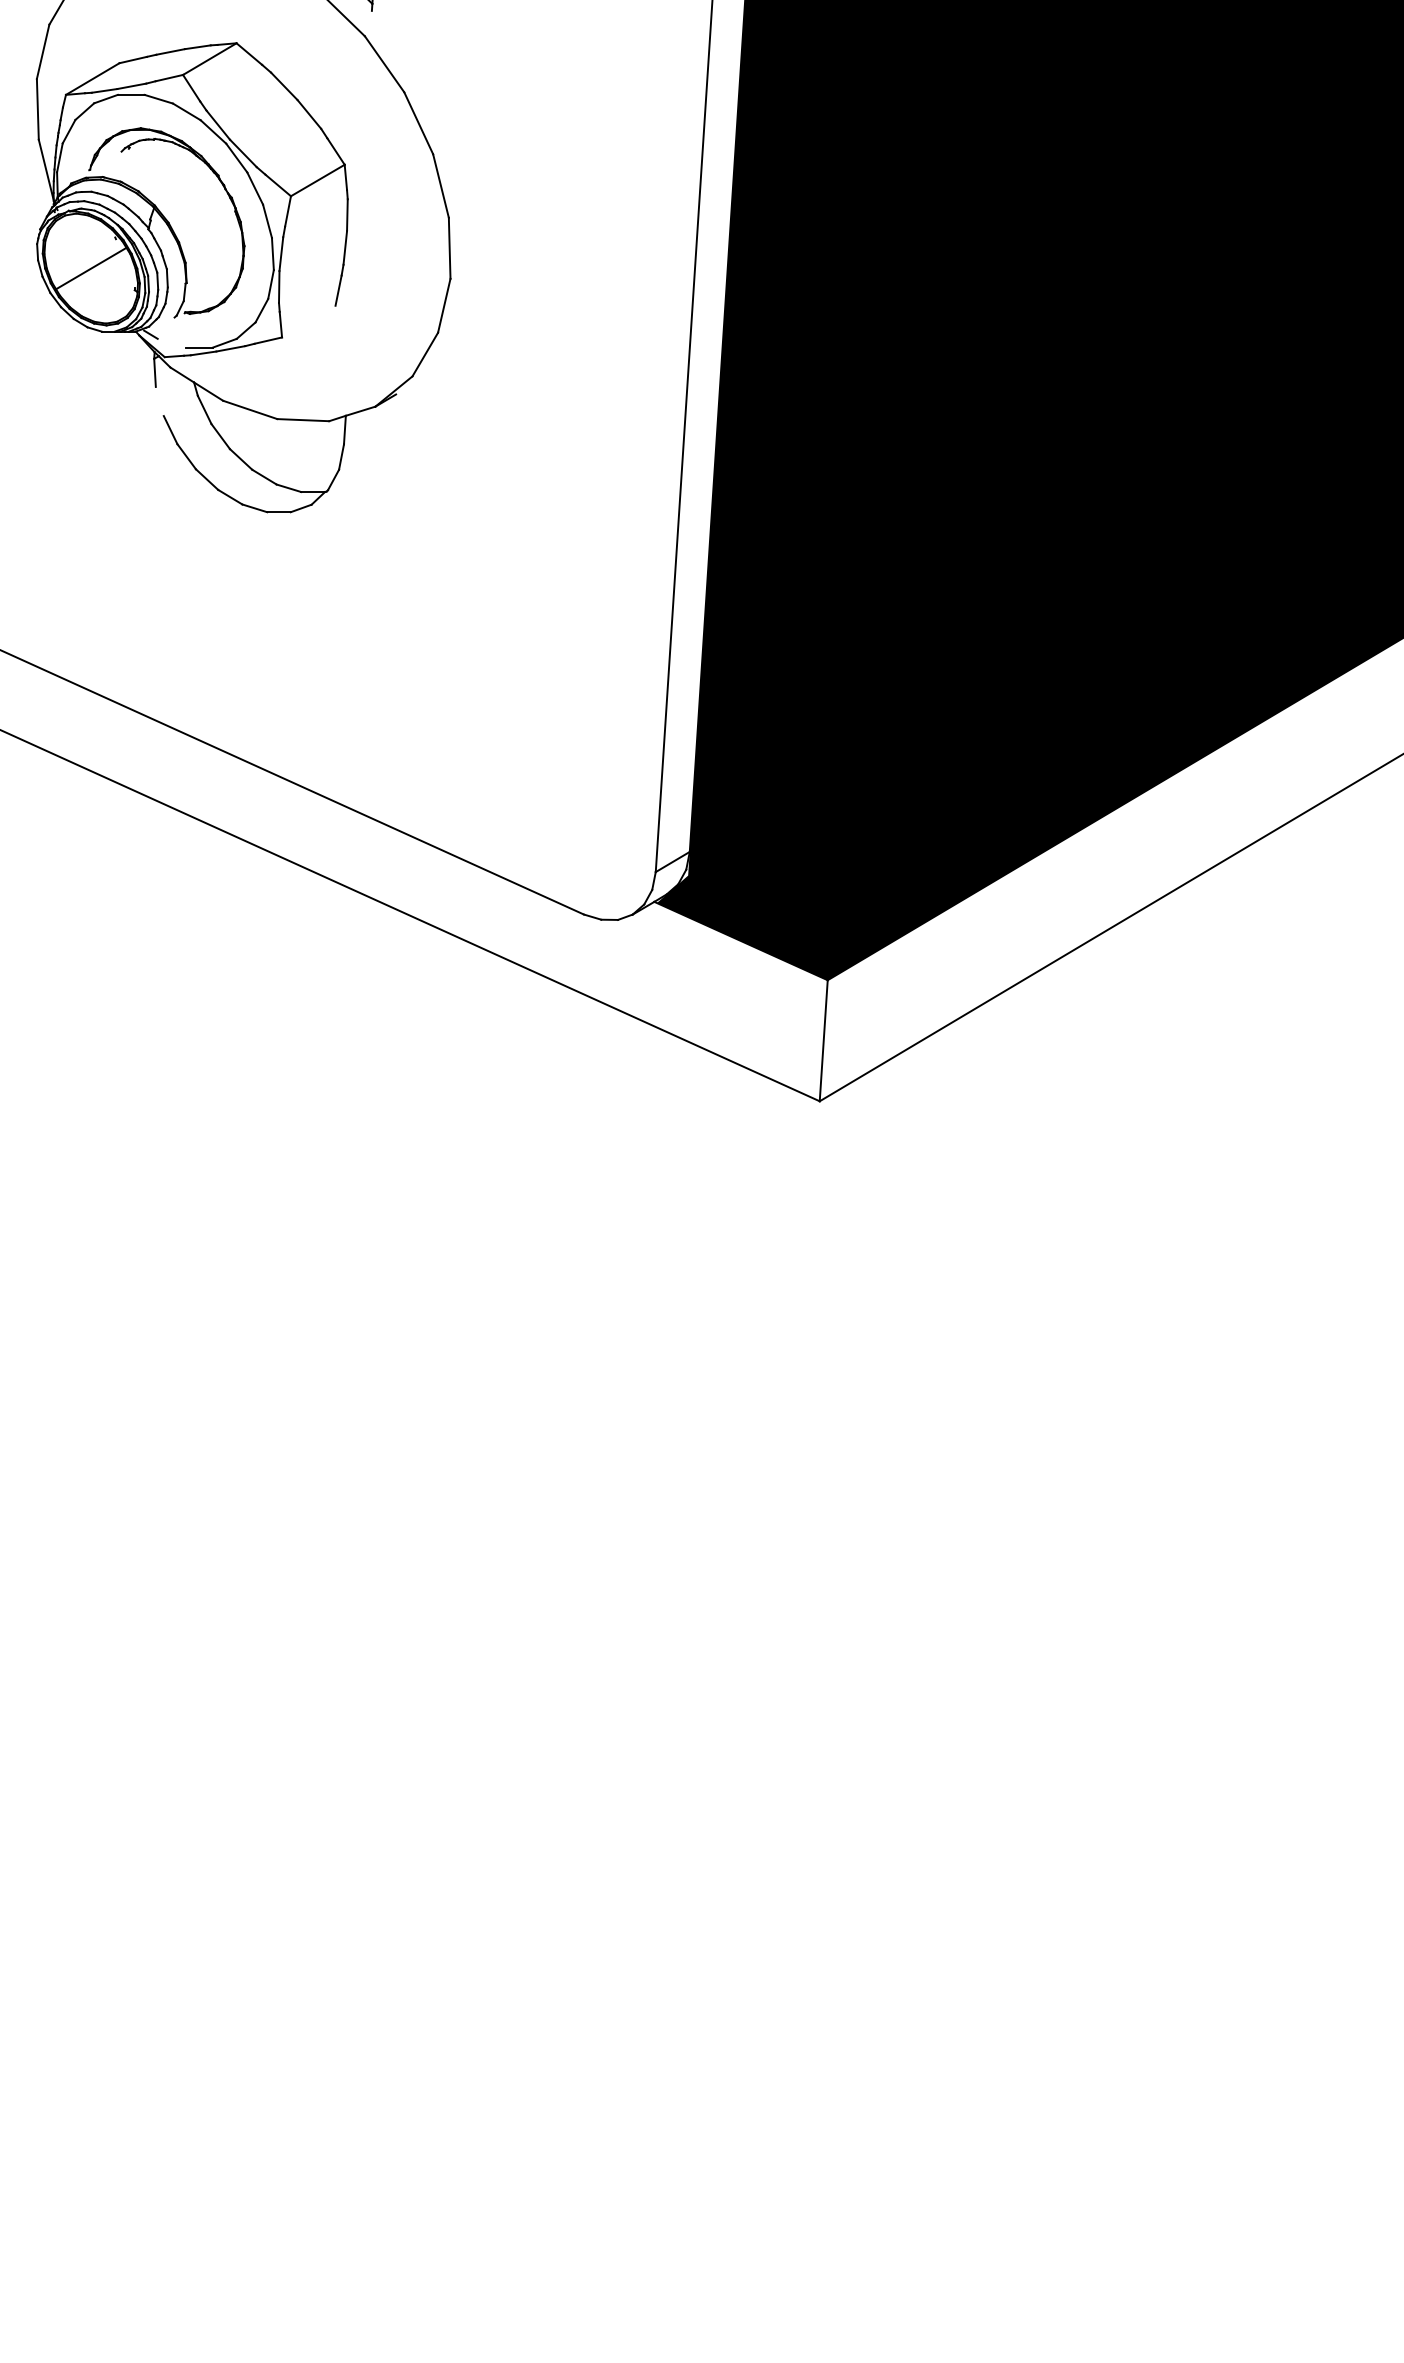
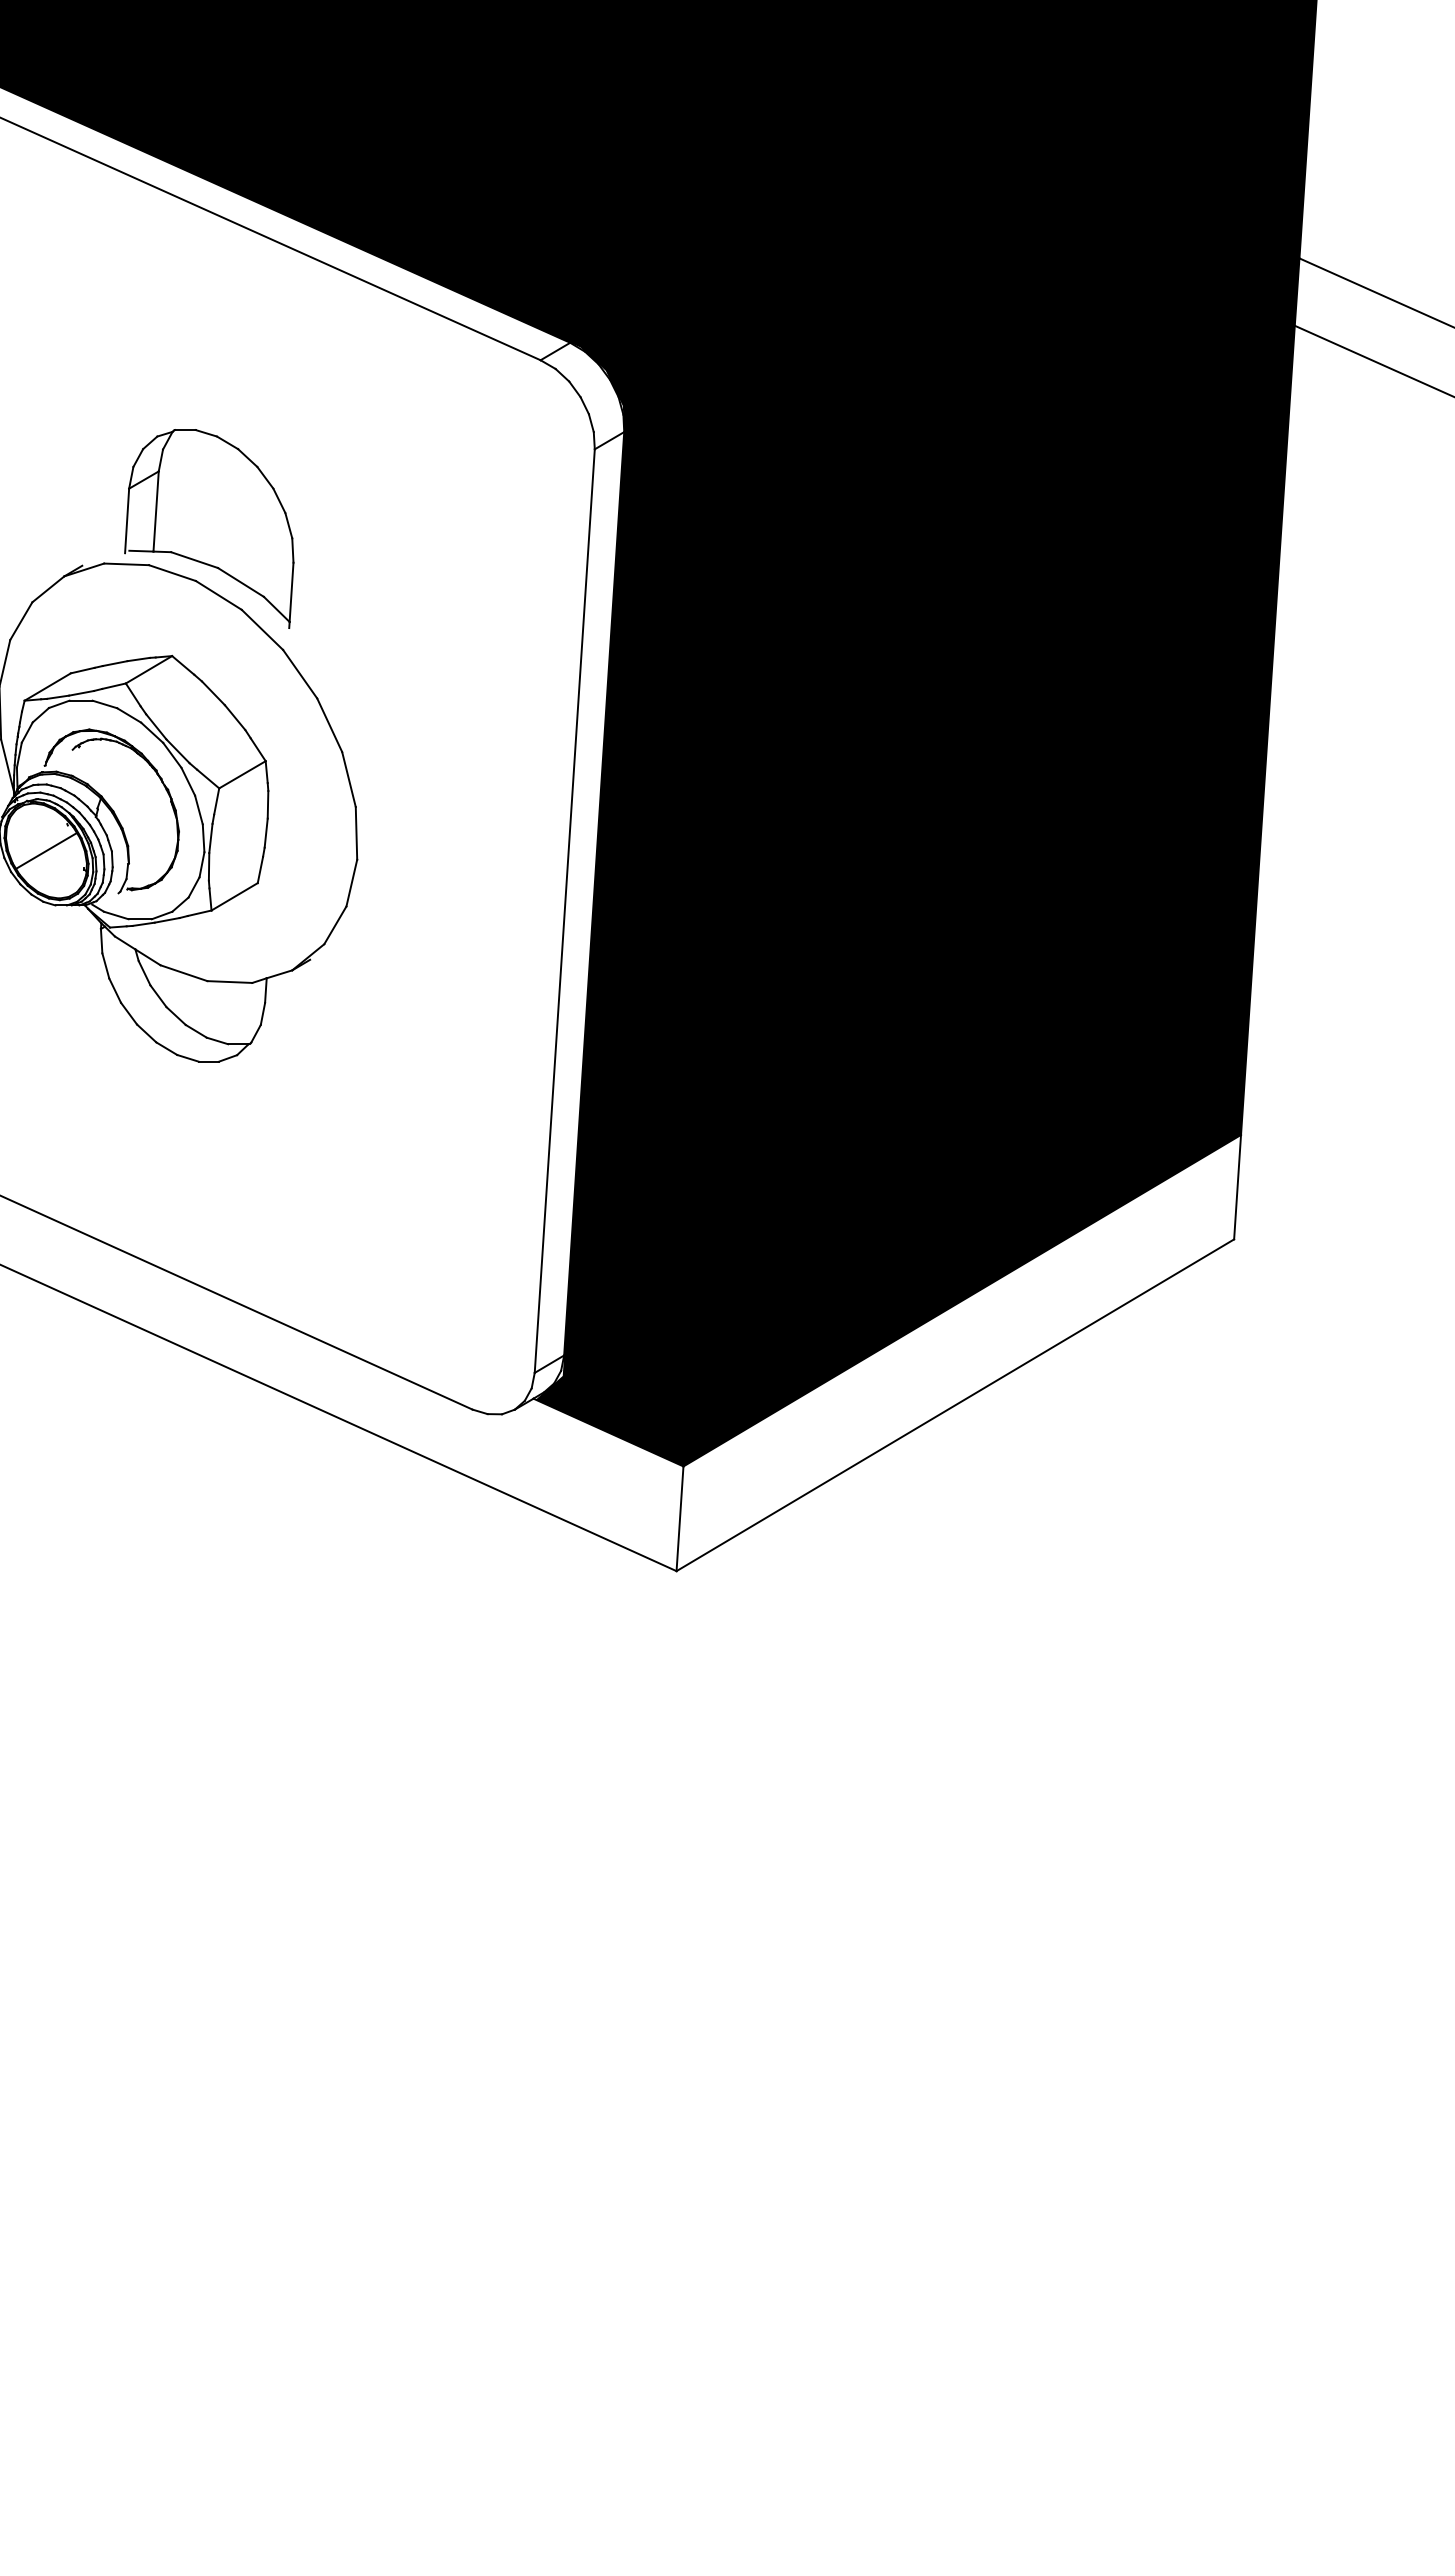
line: (308, 321) -> (234, 896), added
line: (171, 343) -> (115, 915), added
line: (159, 401) -> (105, 965), added

